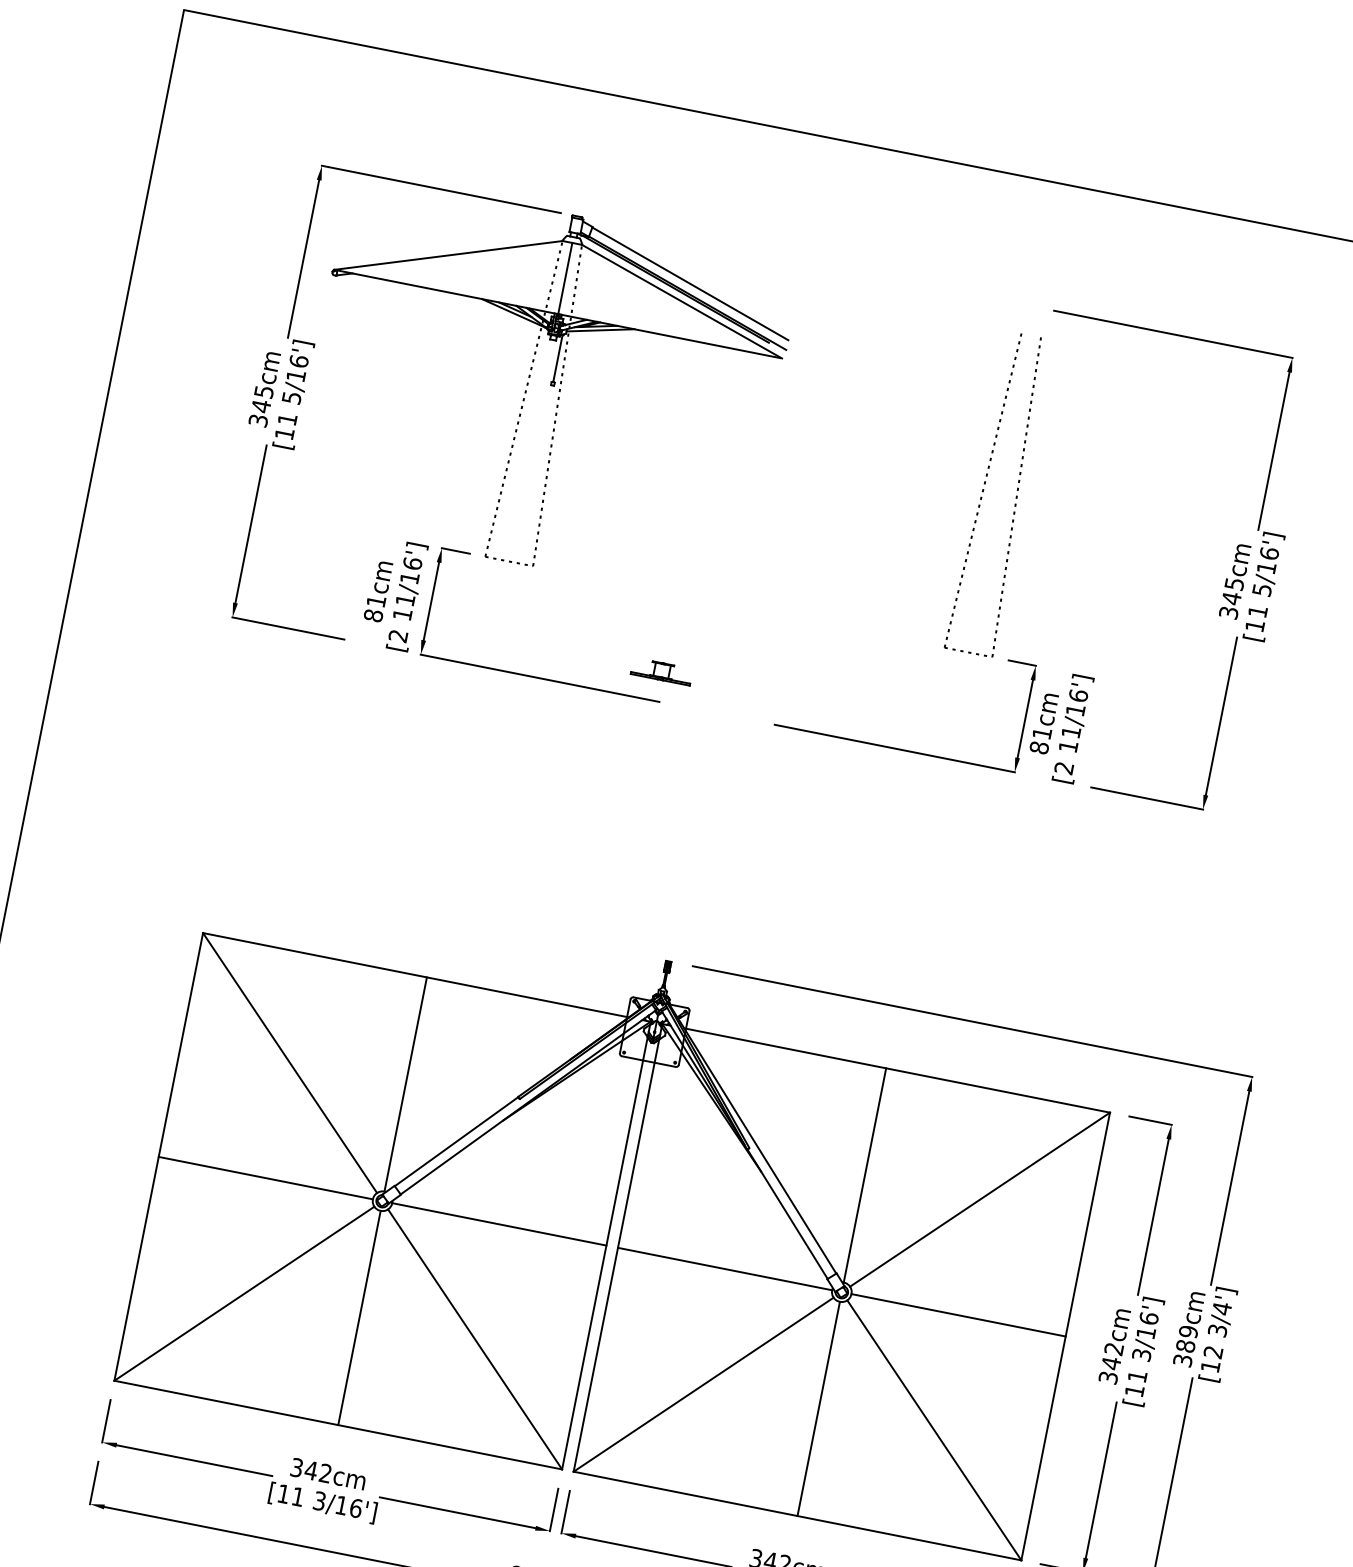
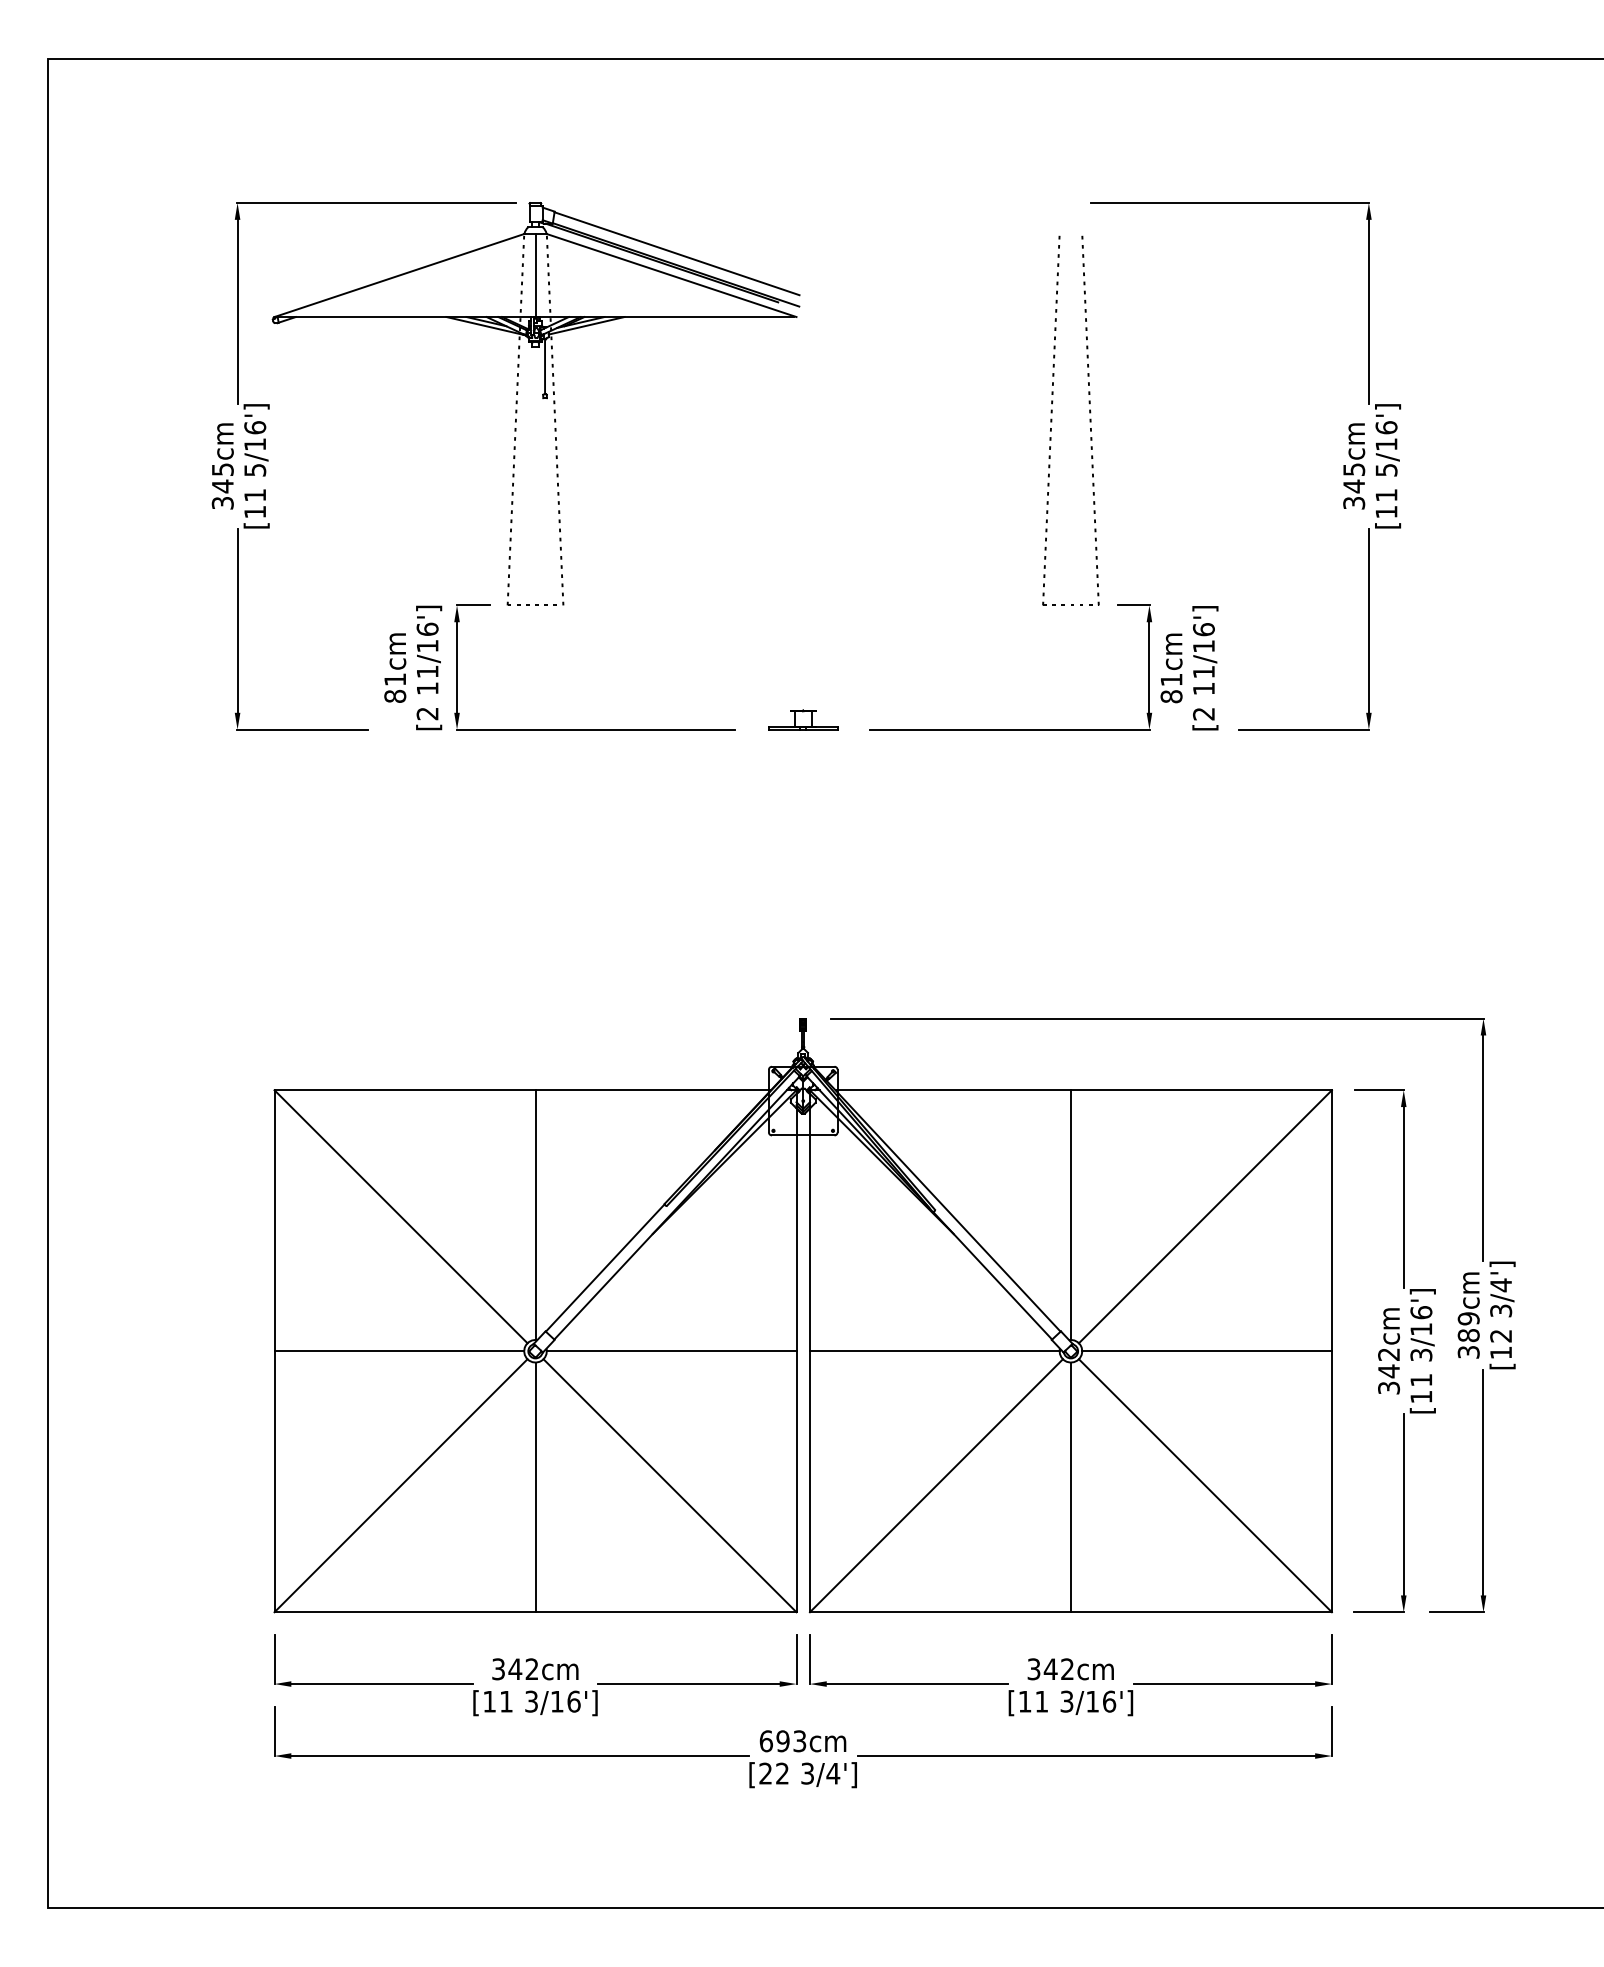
part: (662, 671) -> (803, 719), moved

